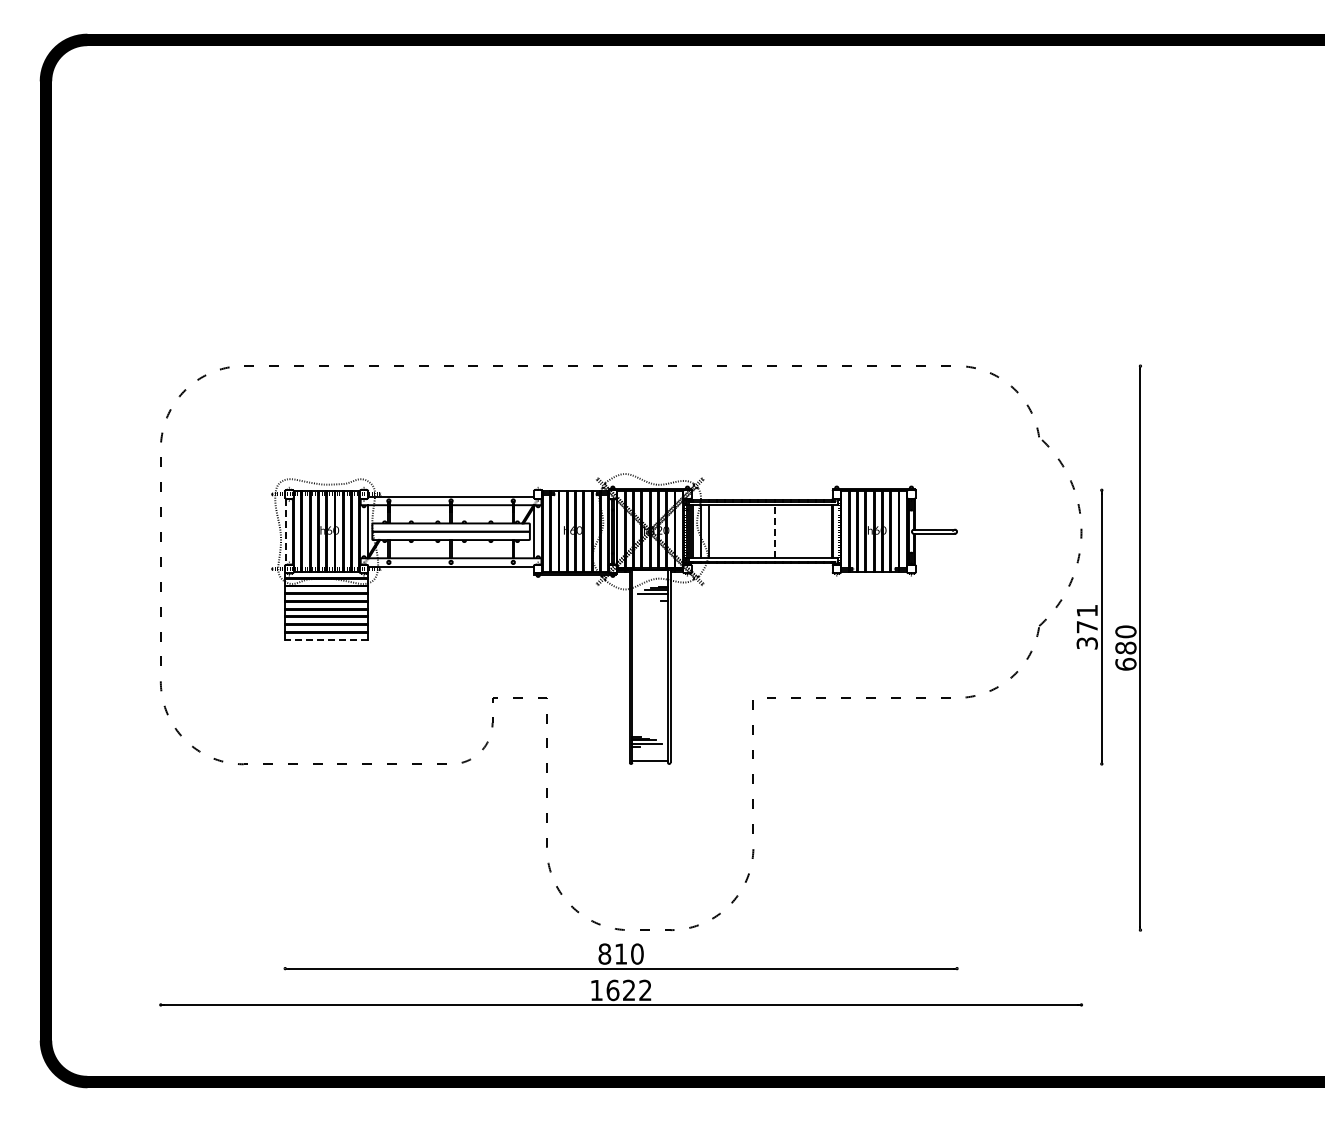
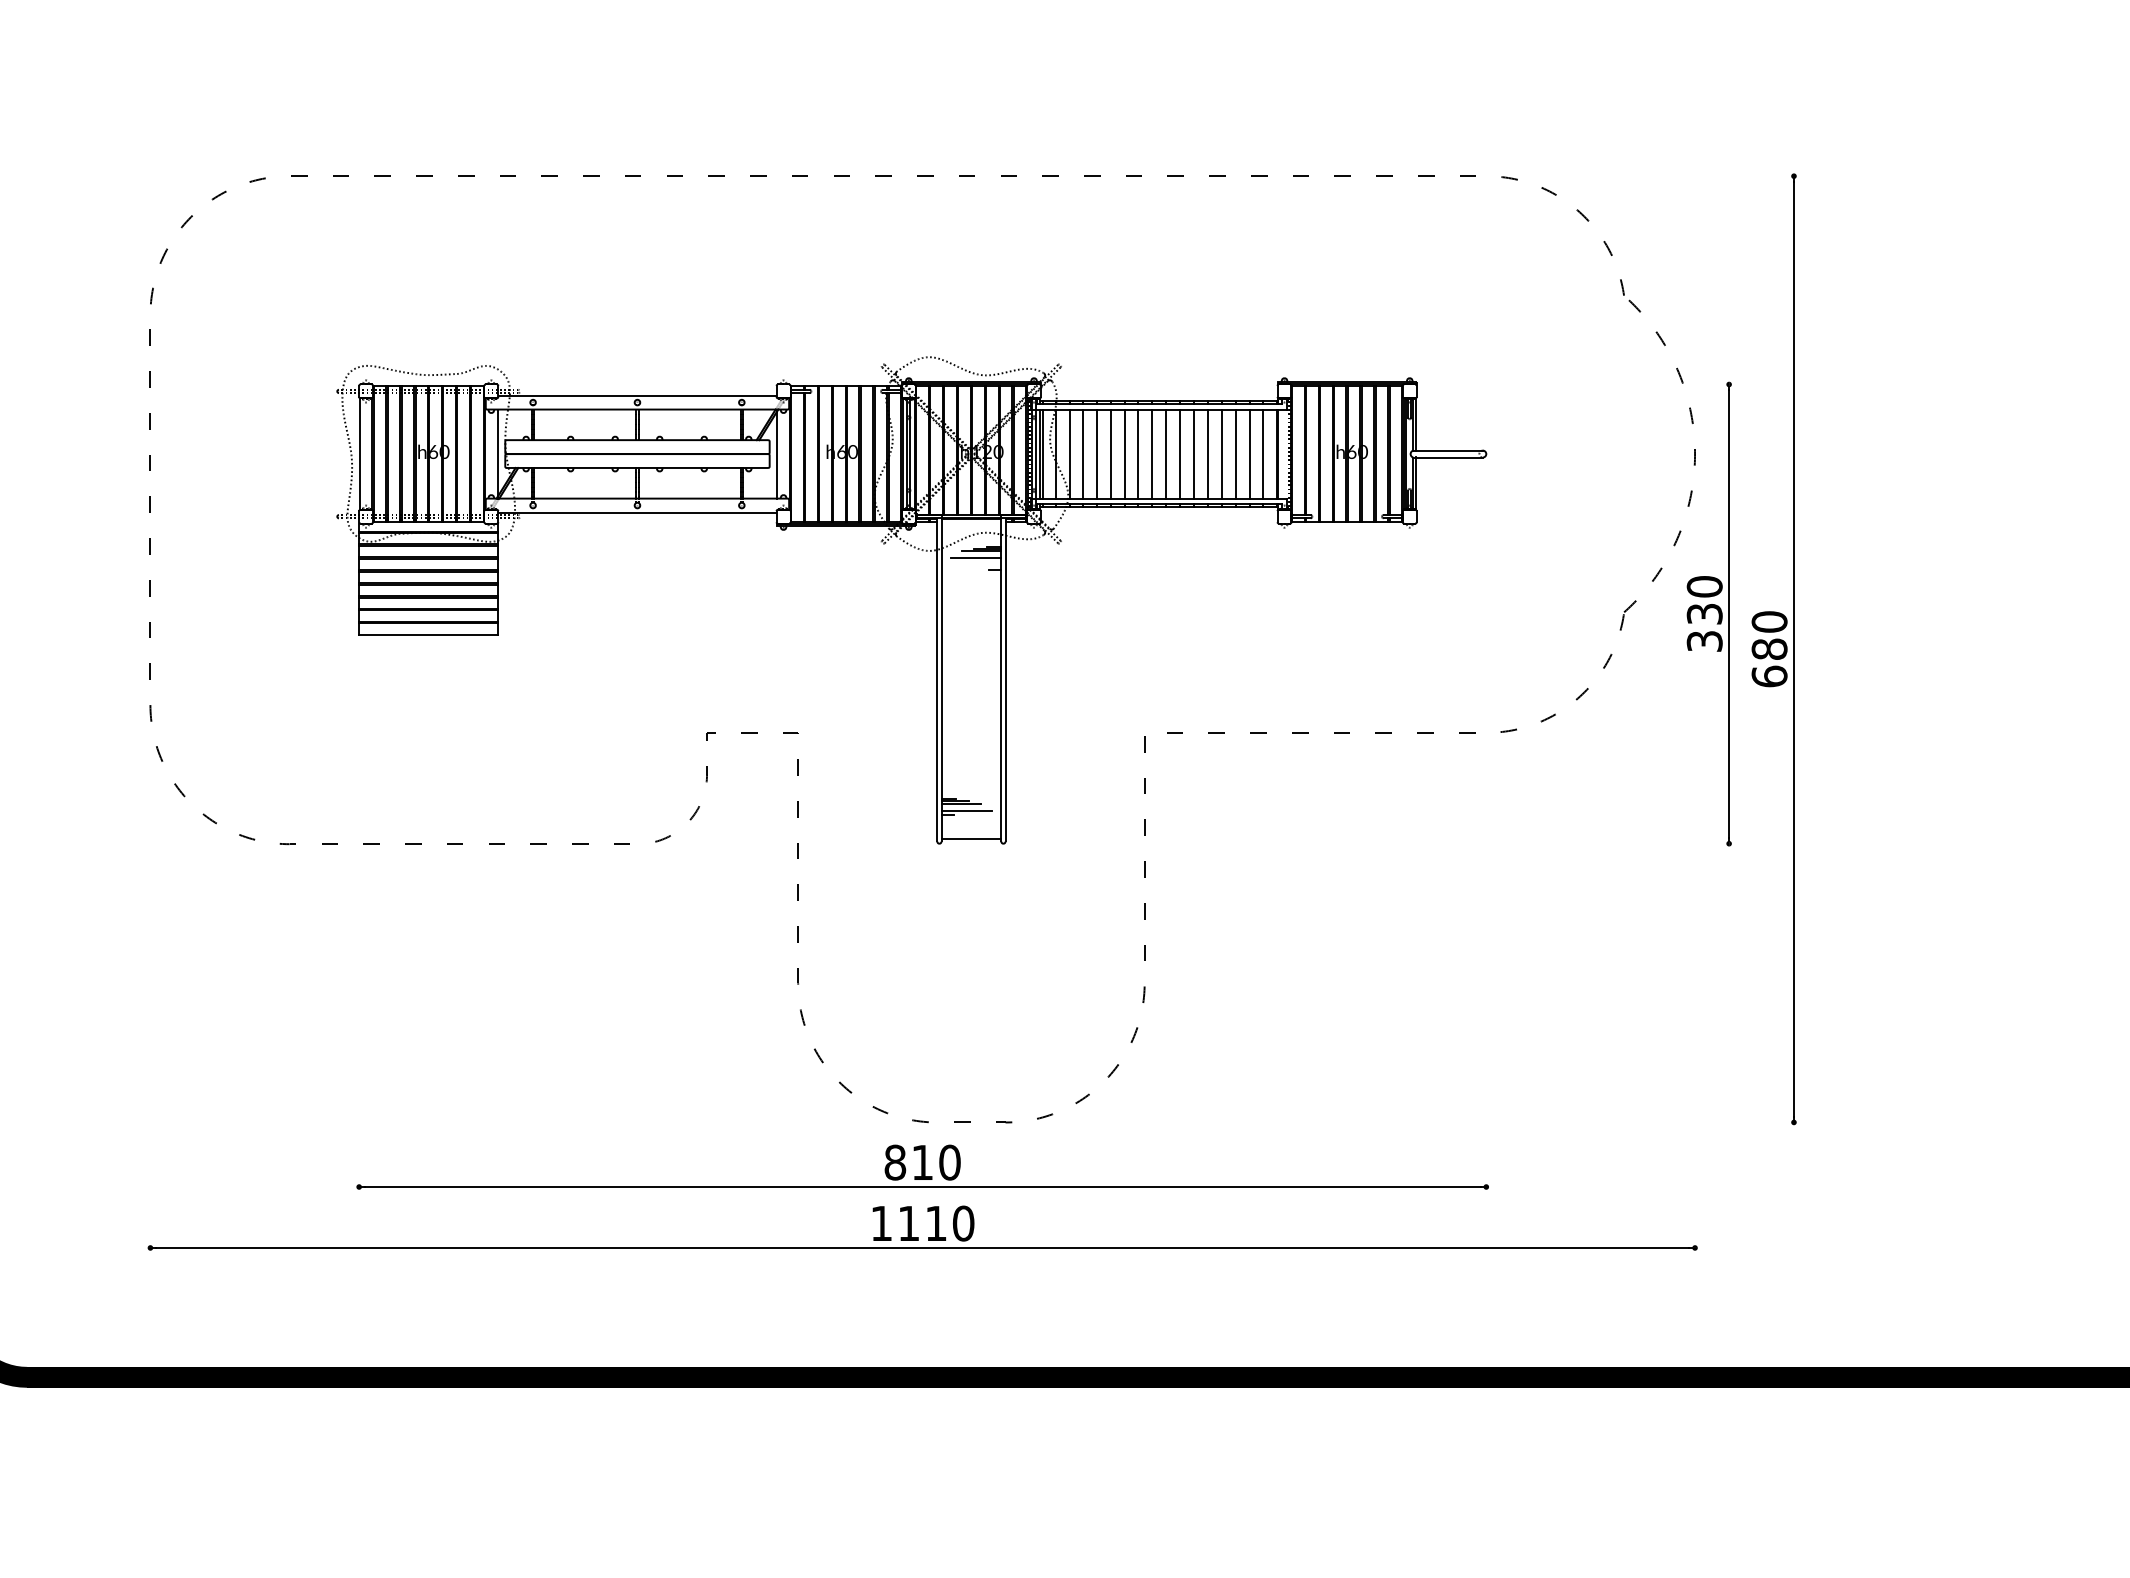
line: (716, 531) -> (1082, 453), added
line: (725, 531) -> (1097, 453), added
line: (733, 531) -> (1111, 453), added
line: (741, 531) -> (1124, 453), added
line: (749, 531) -> (1138, 453), added
line: (758, 531) -> (1153, 453), added
line: (766, 531) -> (1166, 453), added
line: (774, 531) -> (1180, 453), dashed -> solid
line: (782, 531) -> (1193, 453), added
line: (791, 531) -> (1208, 453), added
line: (799, 531) -> (1221, 453), added
line: (807, 531) -> (1235, 453), added
line: (815, 531) -> (1248, 453), added
line: (824, 531) -> (1263, 453), added
line: (285, 532) -> (359, 455), dashed -> solid
text: (1086, 618) -> (1703, 599), 371 -> 330
line: (326, 639) -> (428, 634), dashed -> solid
text: (628, 990) -> (935, 1223), 1622 -> 1110

